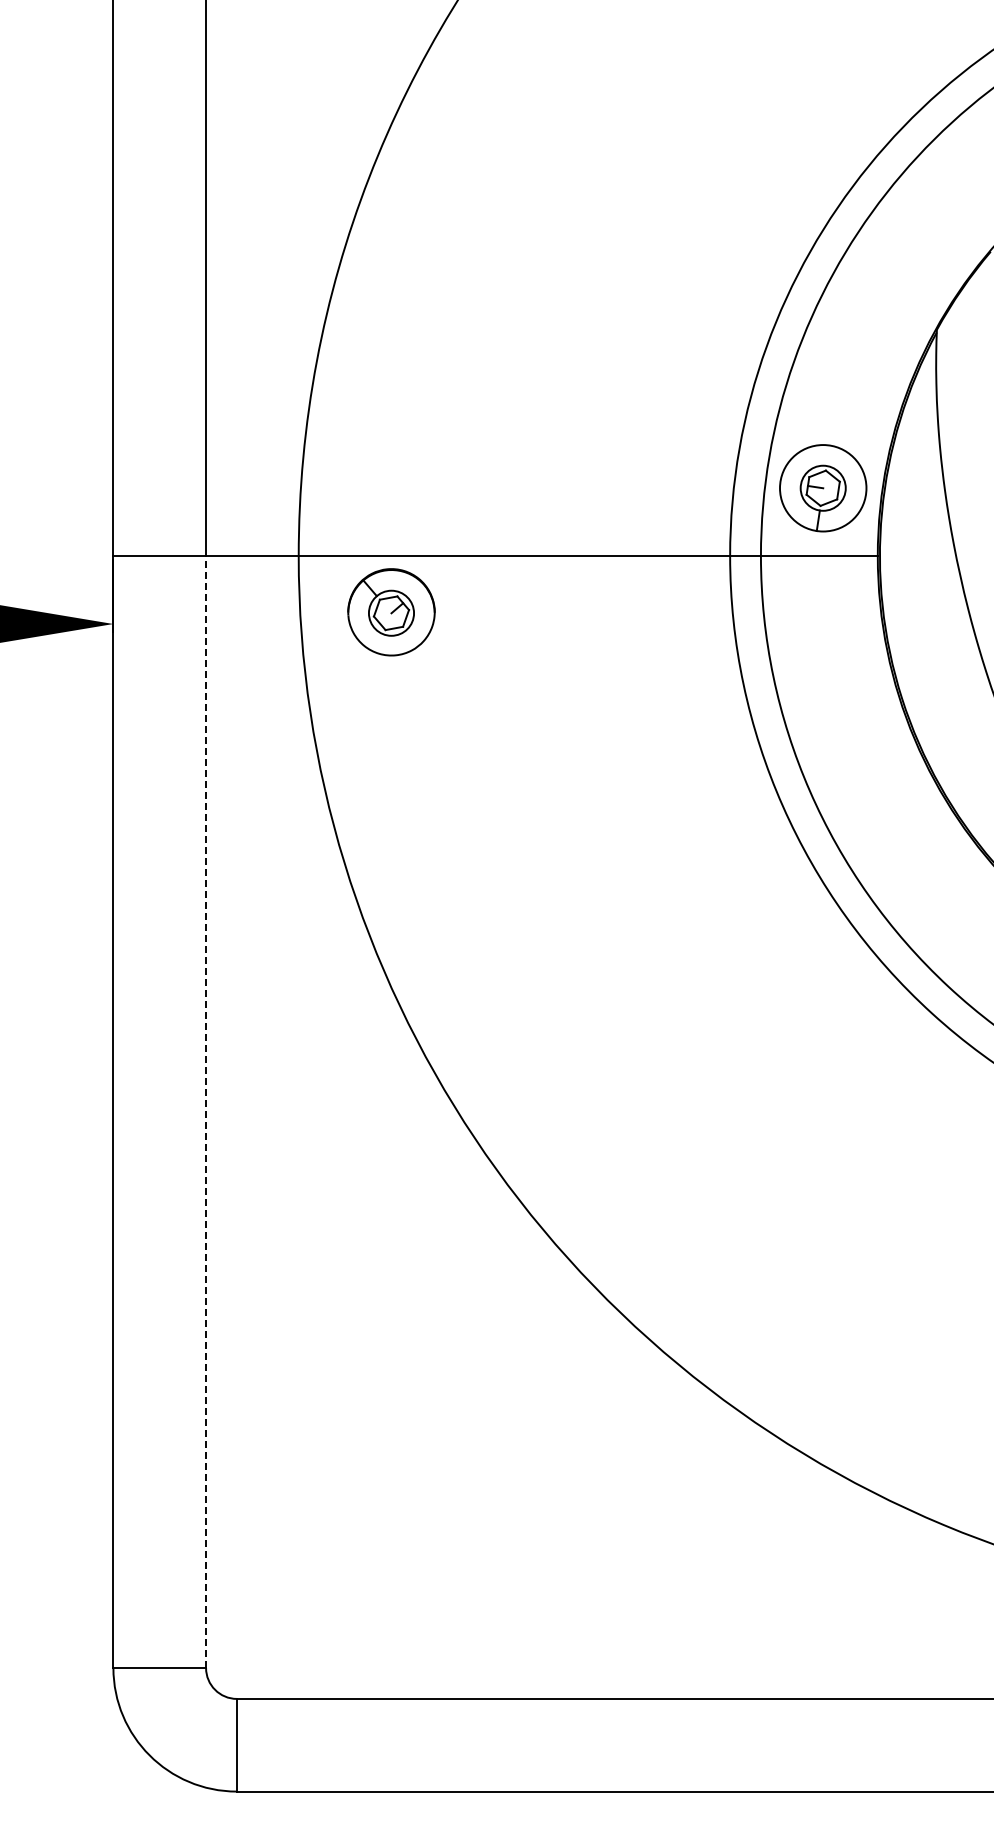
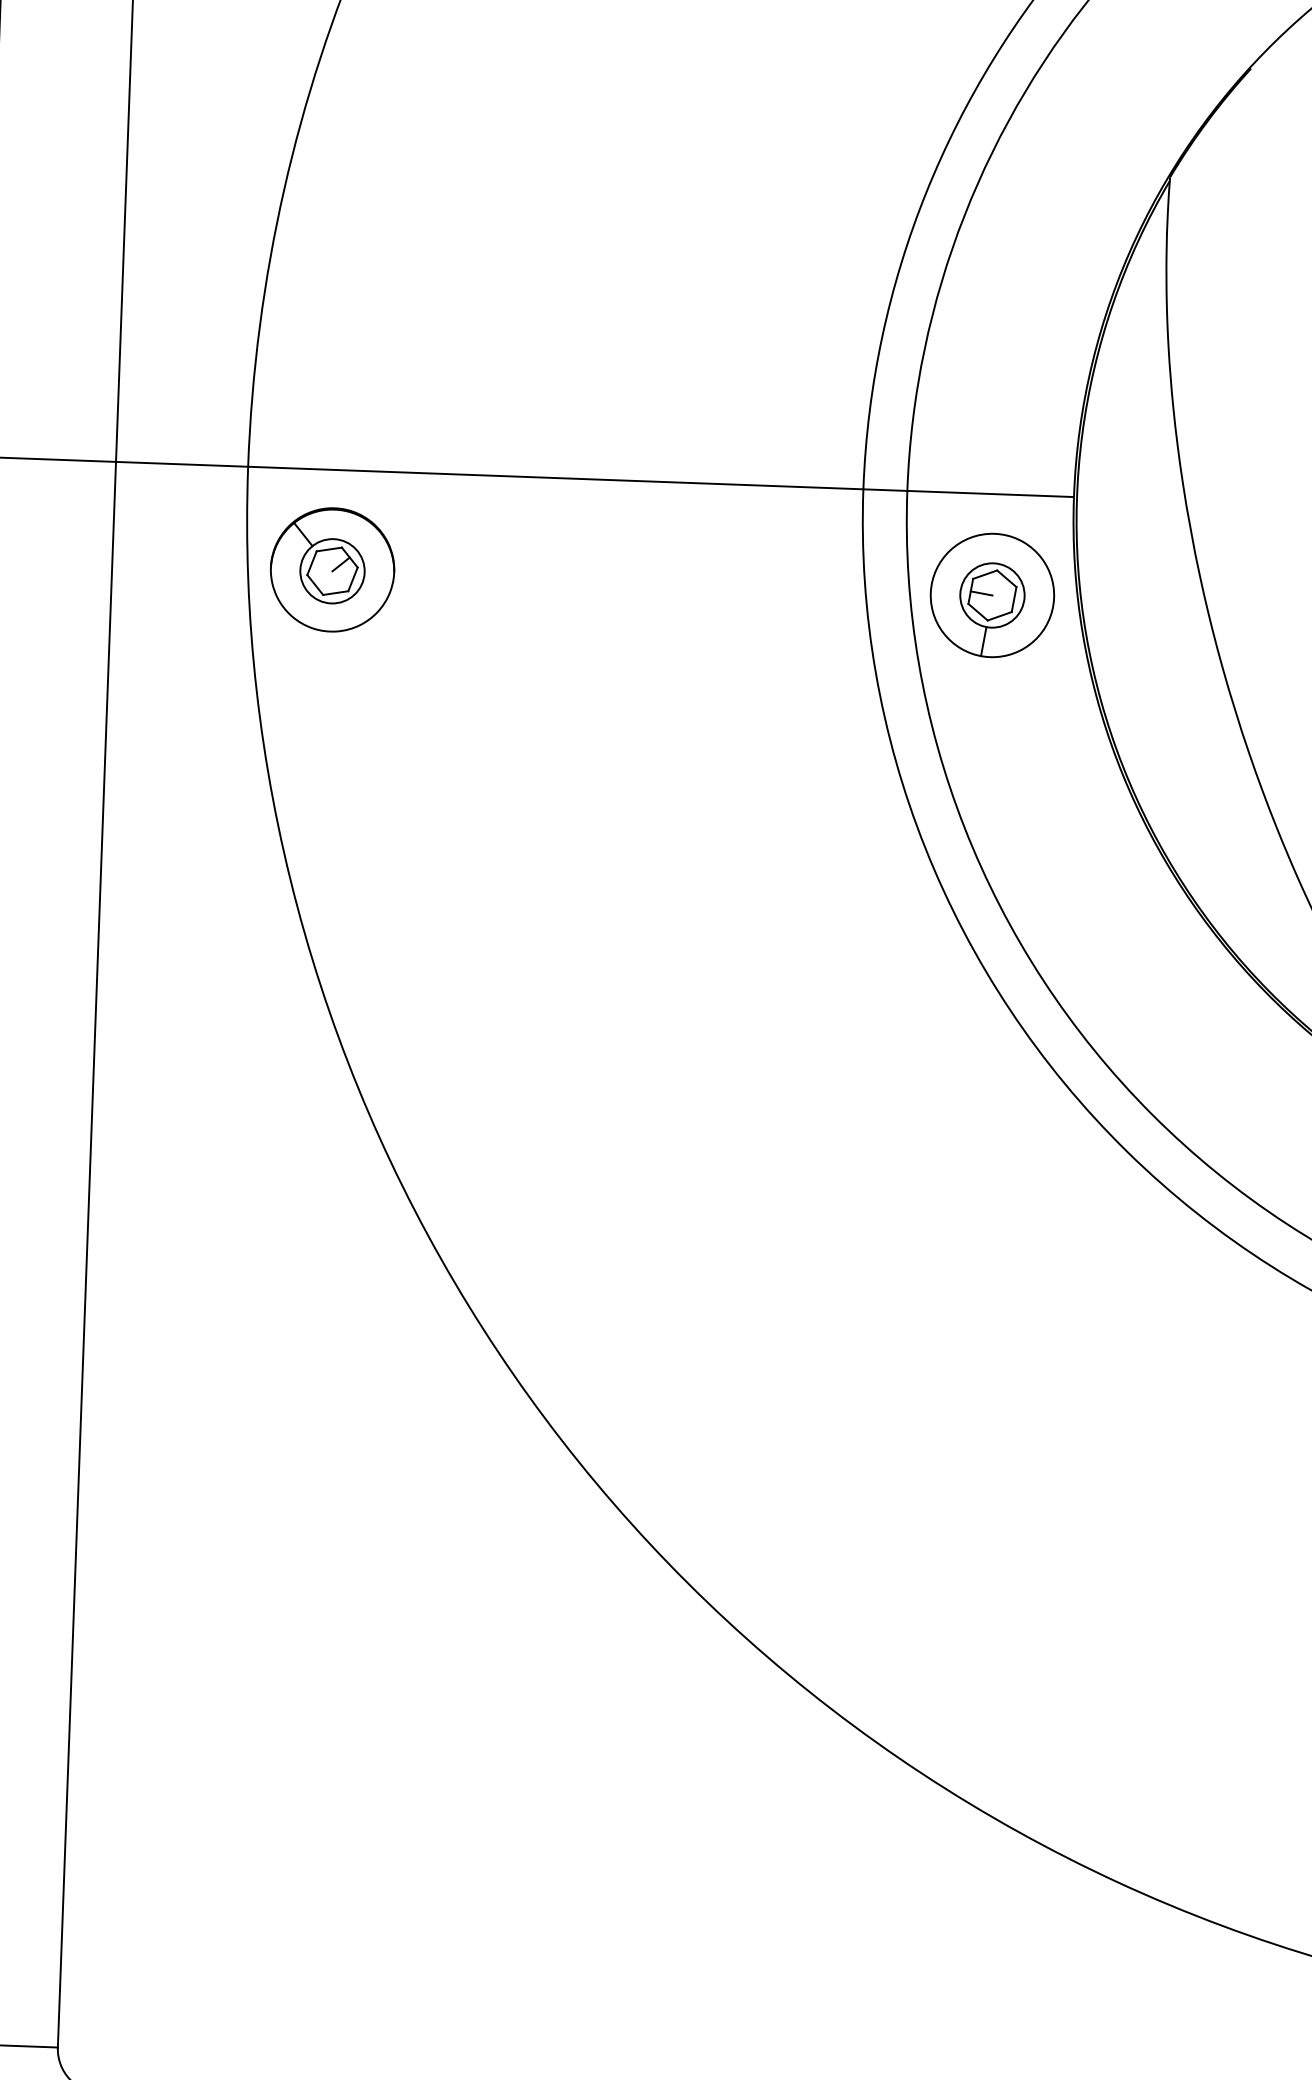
part: (823, 488) -> (992, 595), moved
part: (391, 612) -> (332, 570), moved
line: (206, 1112) -> (87, 1255), dashed -> solid

